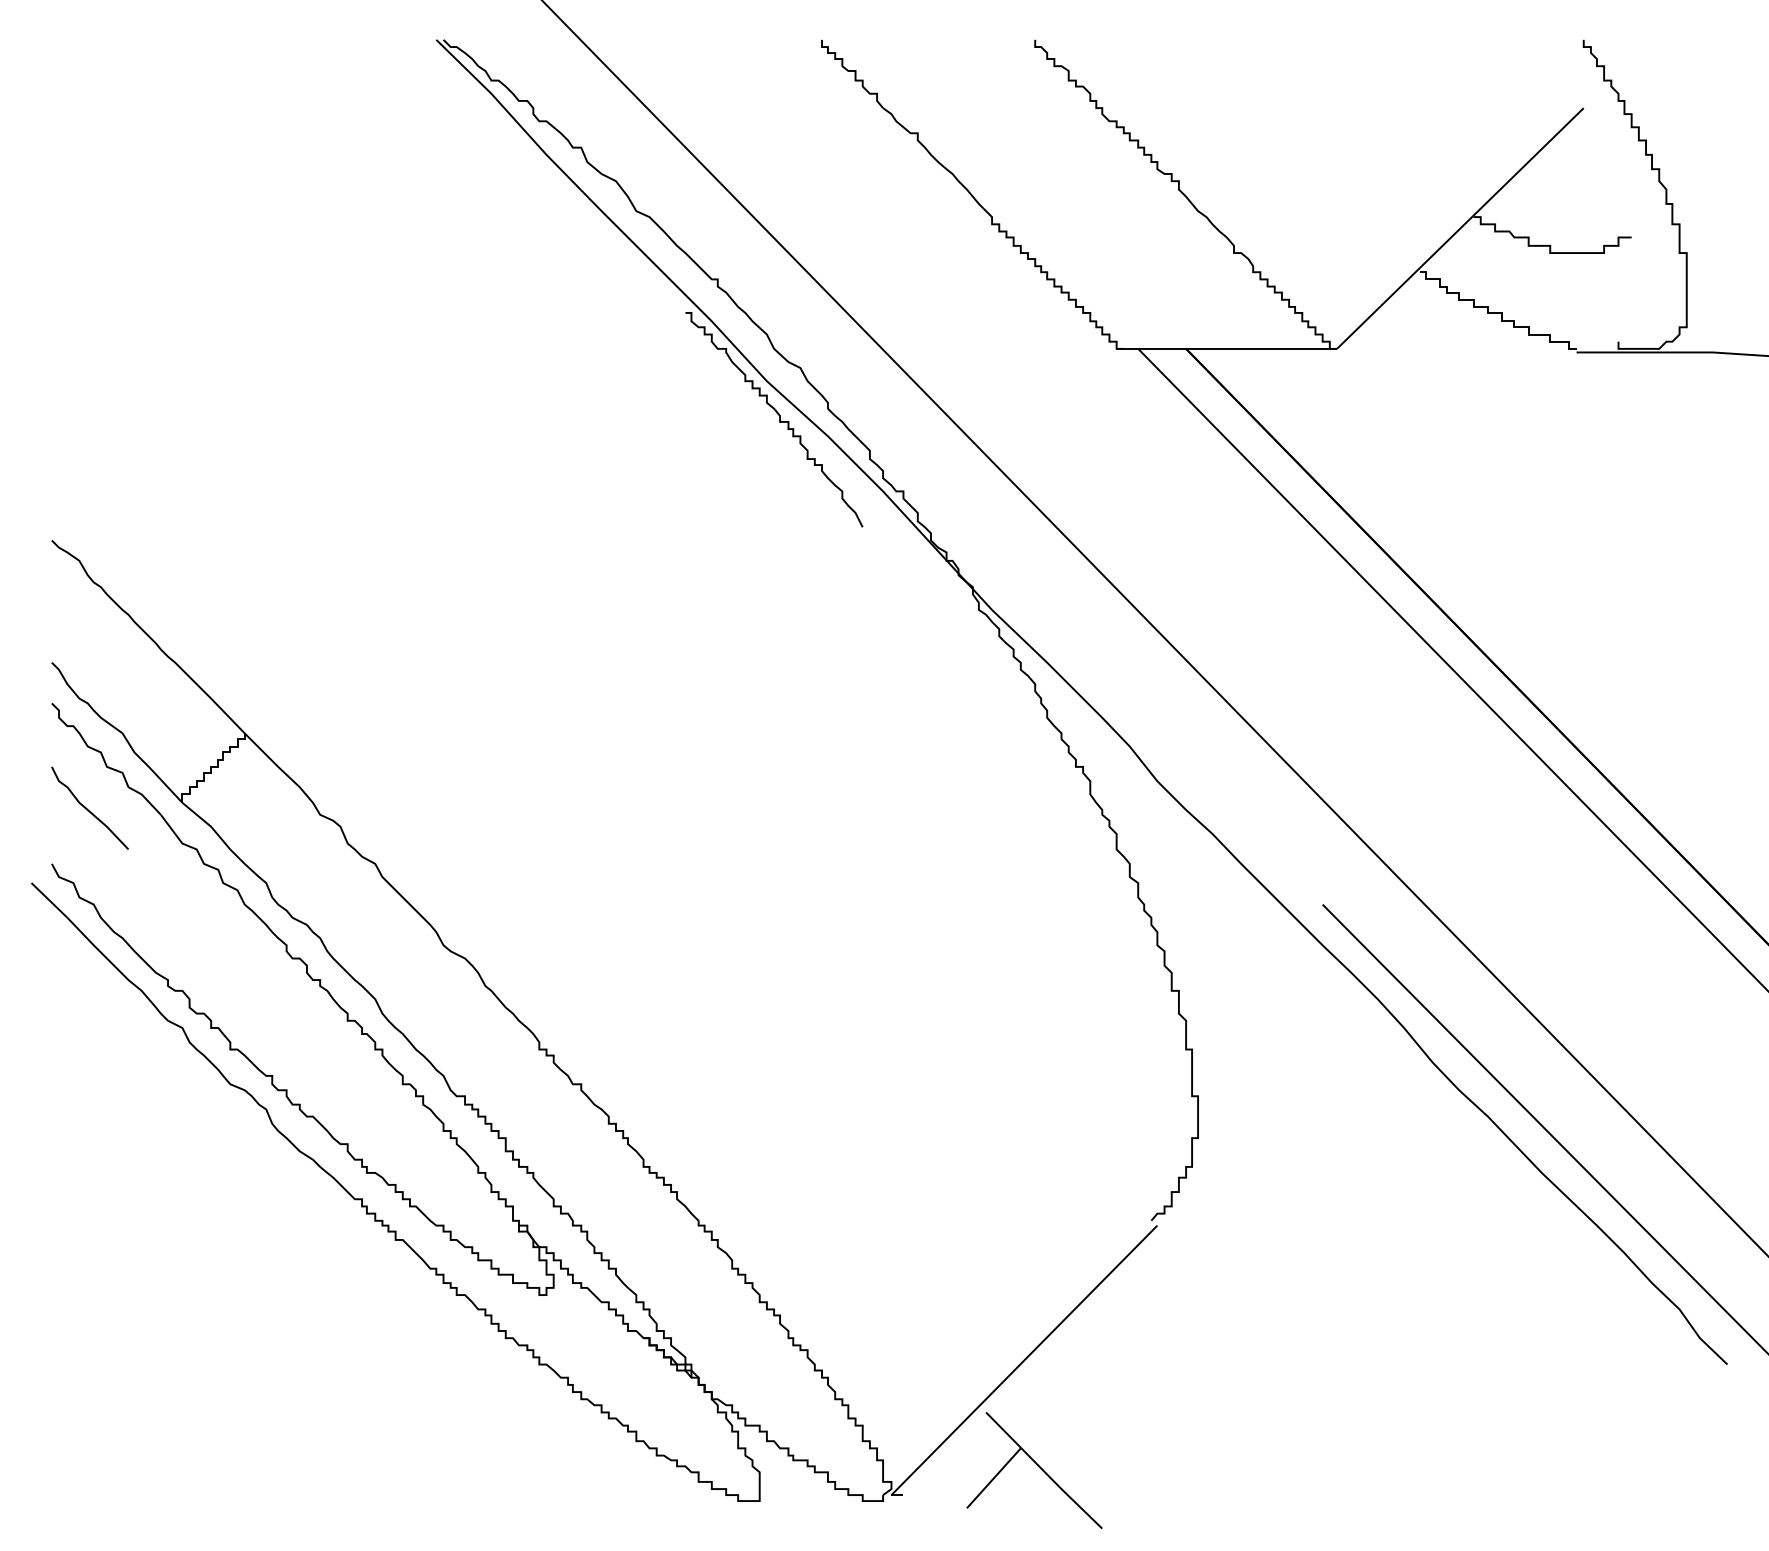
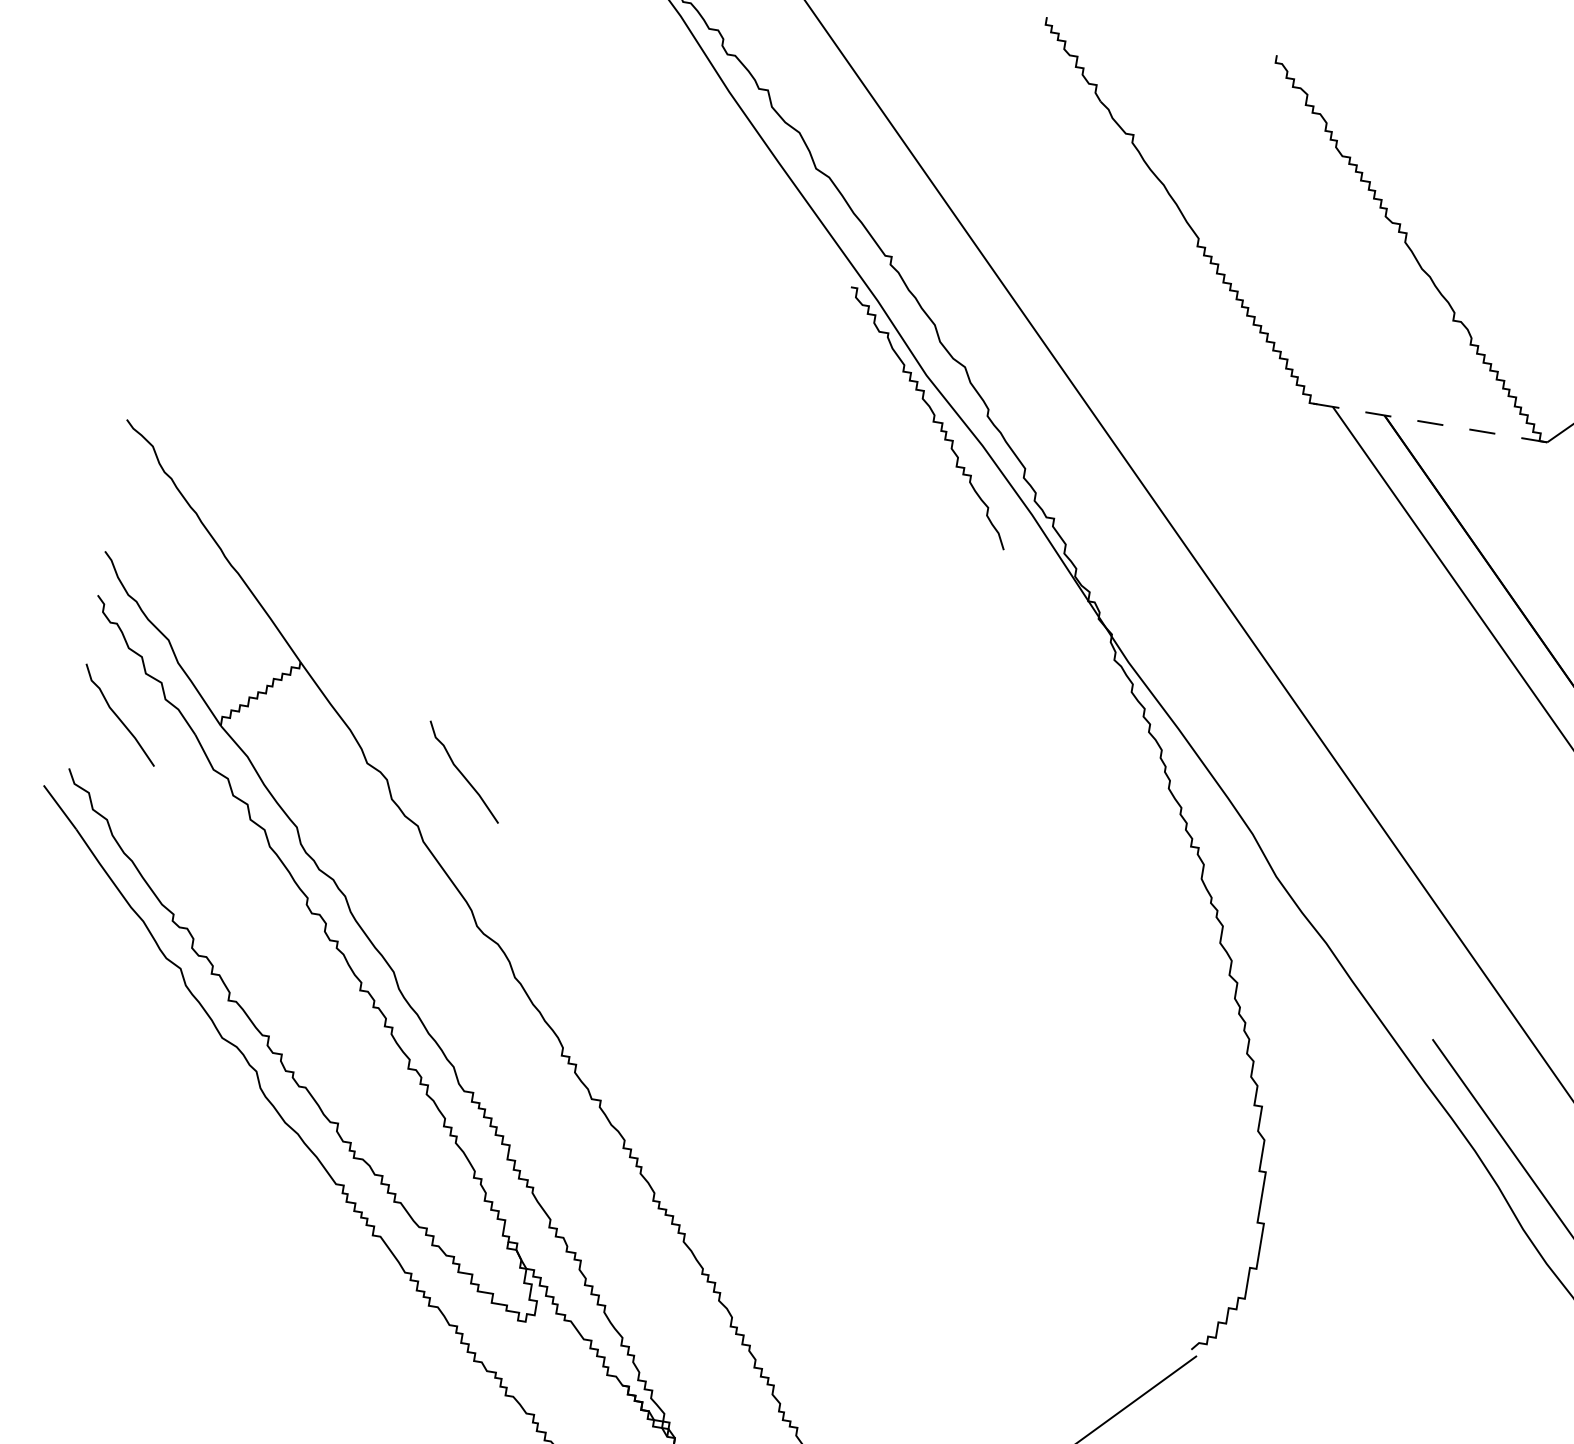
line: (1226, 348) -> (1428, 422), solid -> dashed
curve: (406, 808) -> (461, 771), added

